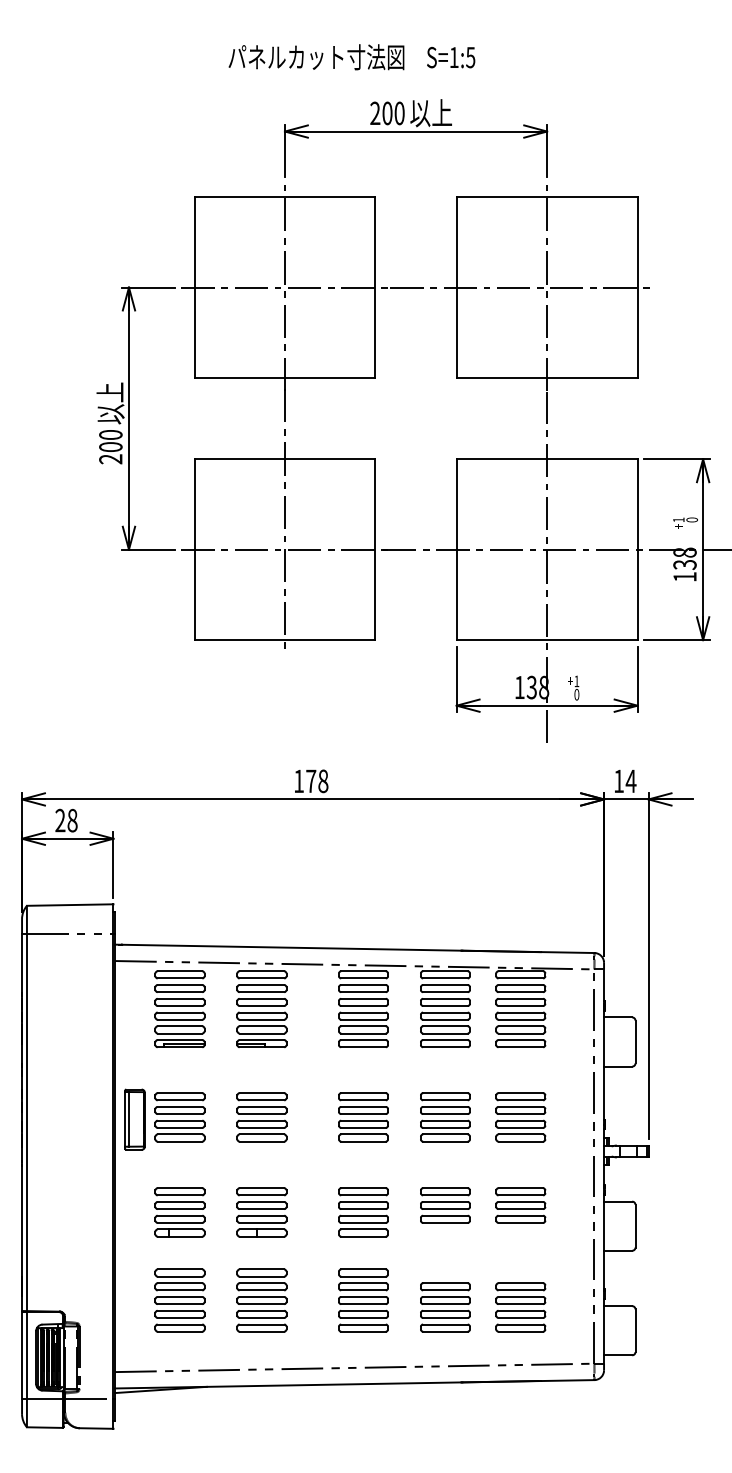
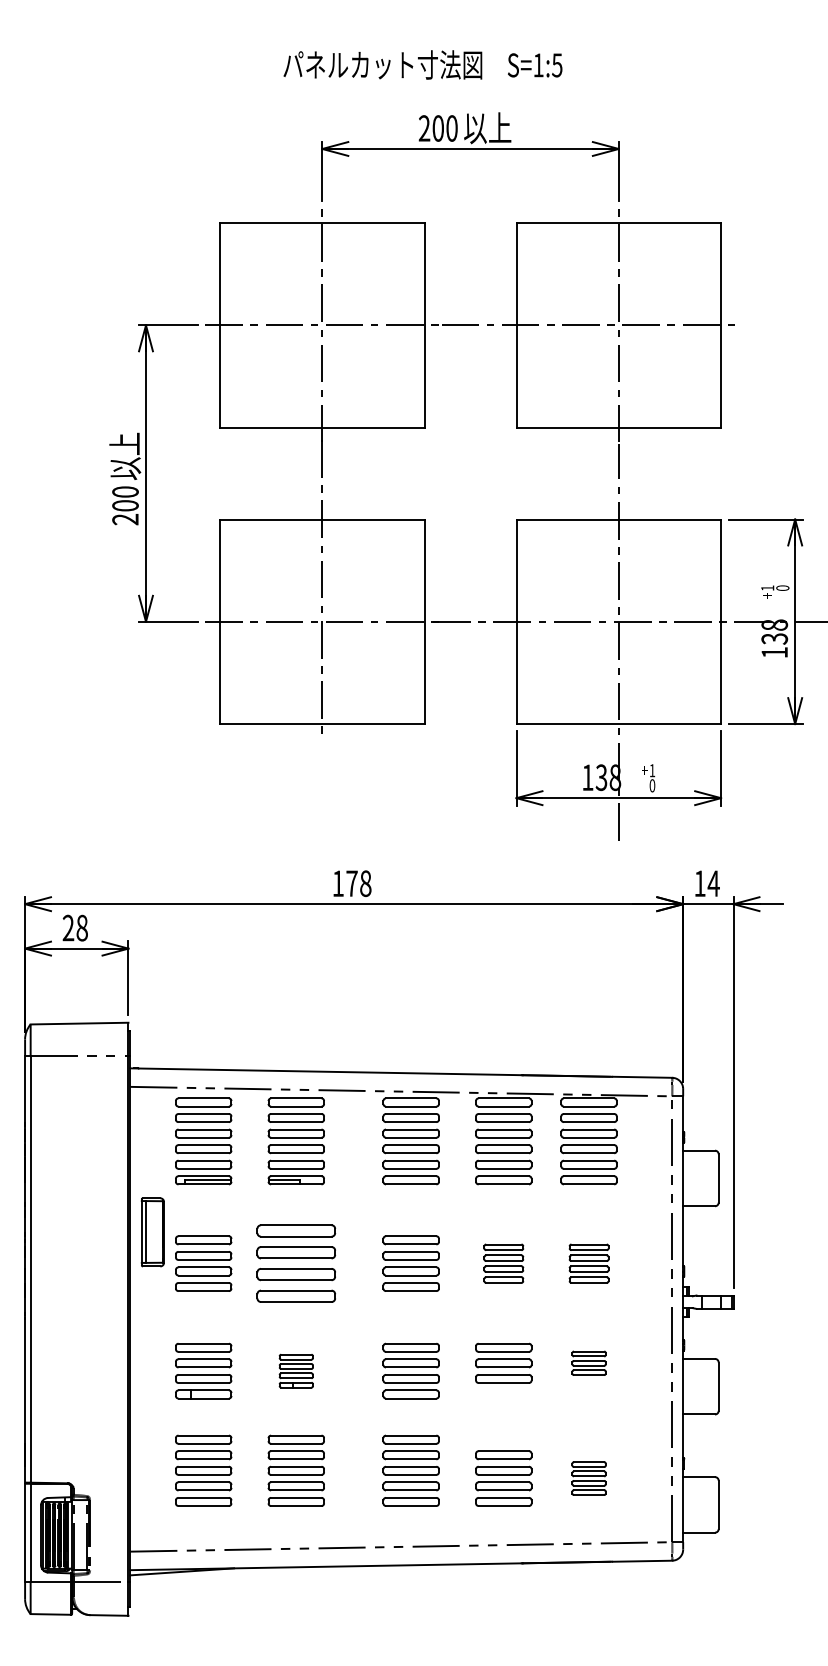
text: (351, 57) -> (422, 65), moved
part: (261, 1117) -> (295, 1263), size x1.4
part: (445, 1117) -> (503, 1263), size x0.7
part: (520, 1117) -> (588, 1263), size x0.7
part: (134, 1119) -> (152, 1232), moved
part: (520, 1205) -> (588, 1363), size x0.6
part: (261, 1212) -> (295, 1371), size x0.6
part: (520, 1307) -> (588, 1478), size x0.6

